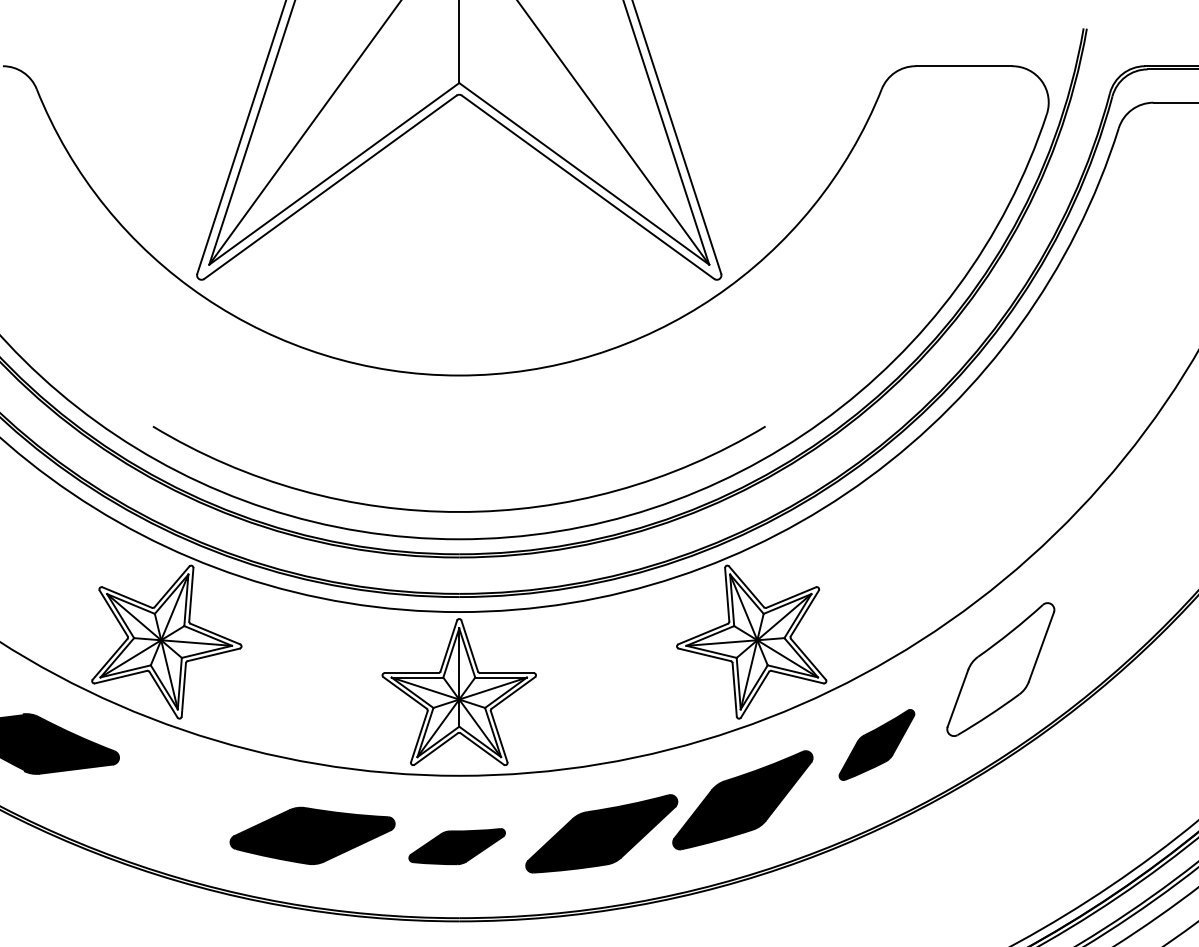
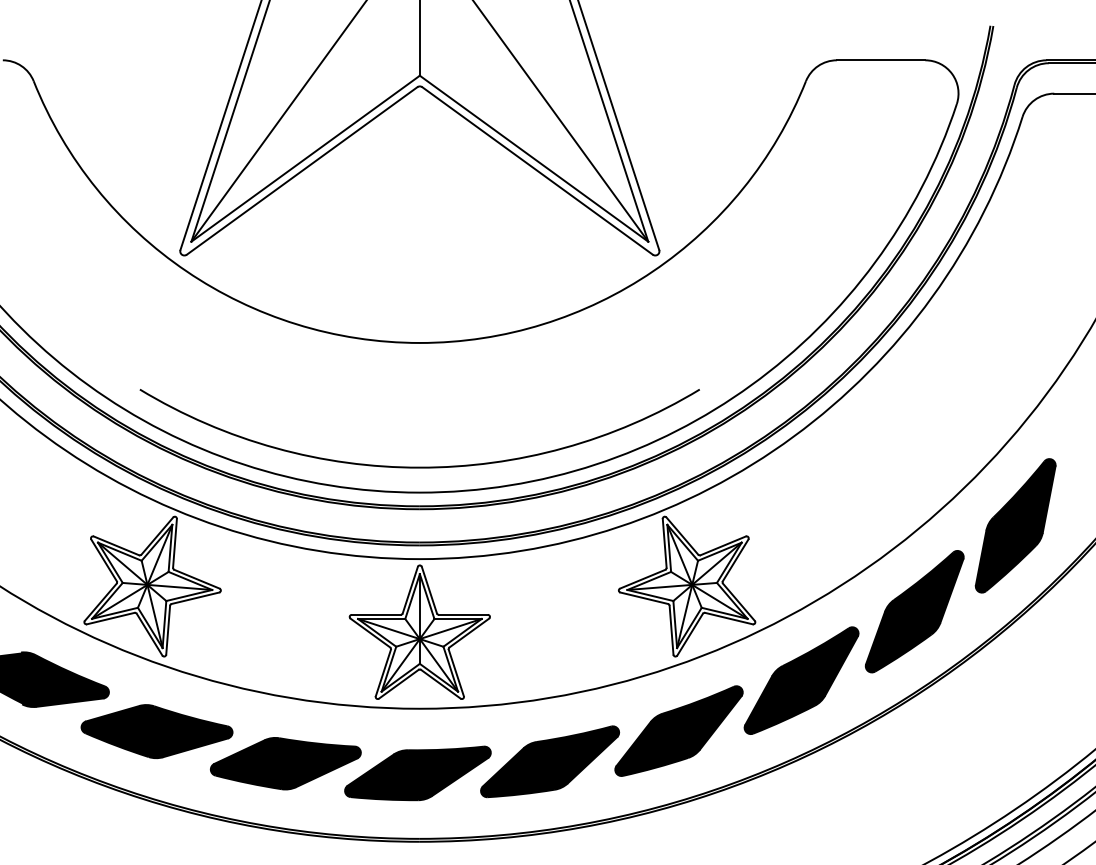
part: (1111, 575) -> (1015, 525), added
fill: (1000, 669) -> (914, 611), added
part: (876, 744) -> (801, 680), size x1.67
part: (171, 800) -> (156, 731), added
part: (456, 846) -> (417, 773), size x1.67

